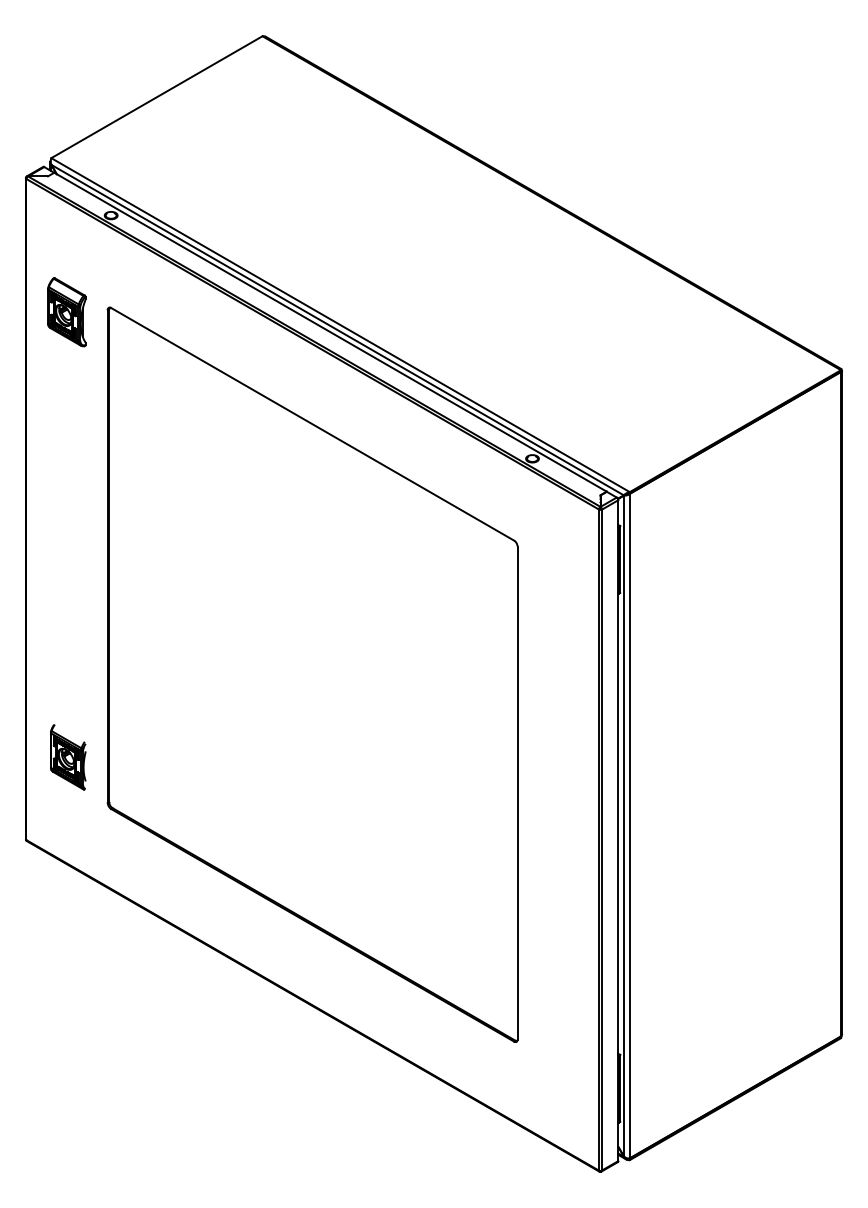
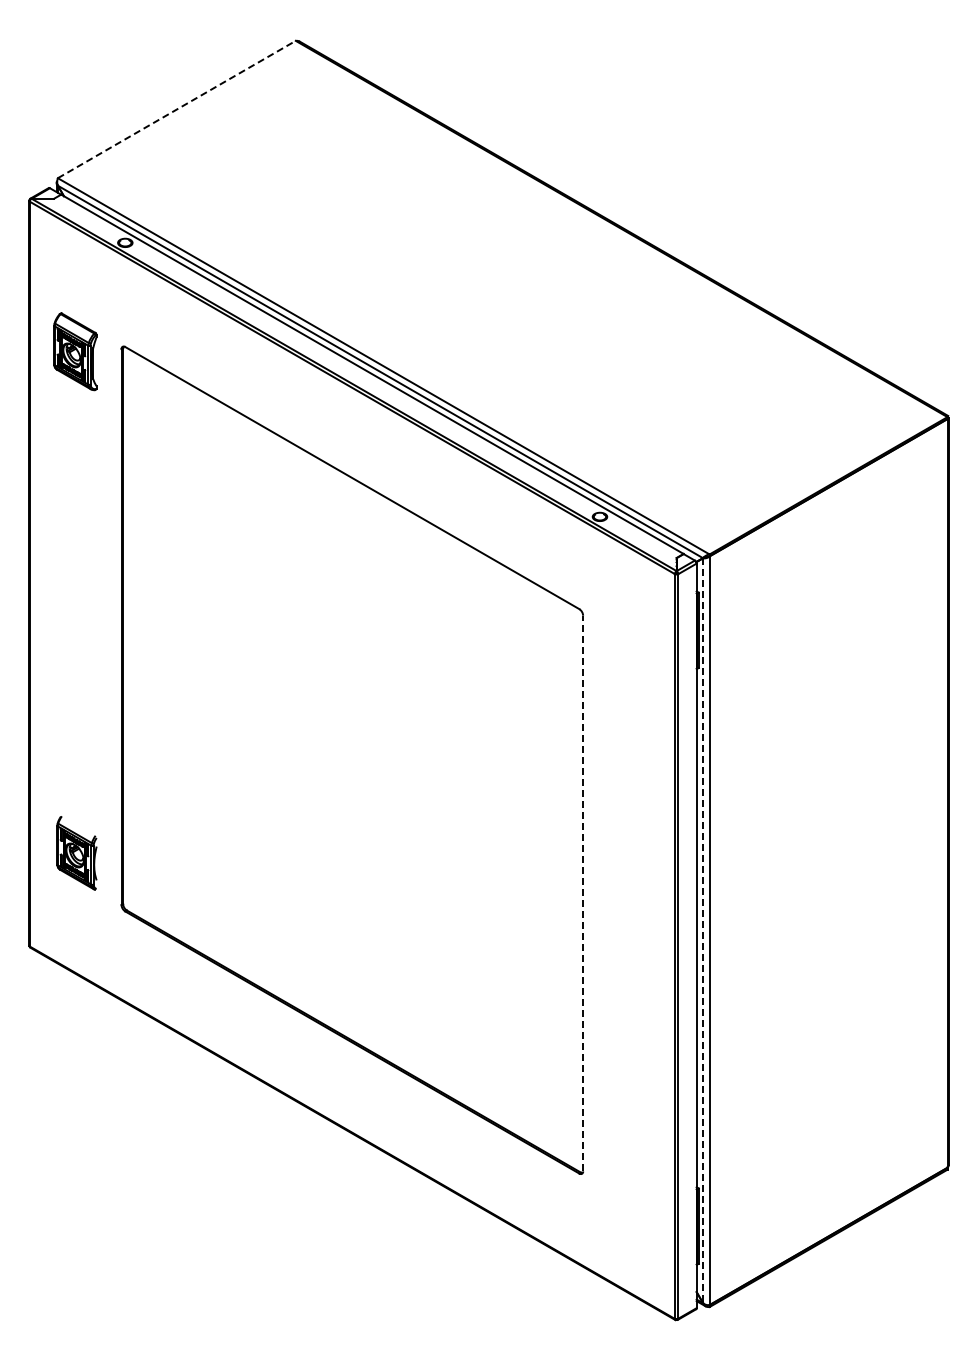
line: (157, 97) -> (177, 109), solid -> dashed
line: (517, 793) -> (583, 893), solid -> dashed
line: (624, 826) -> (703, 931), solid -> dashed

